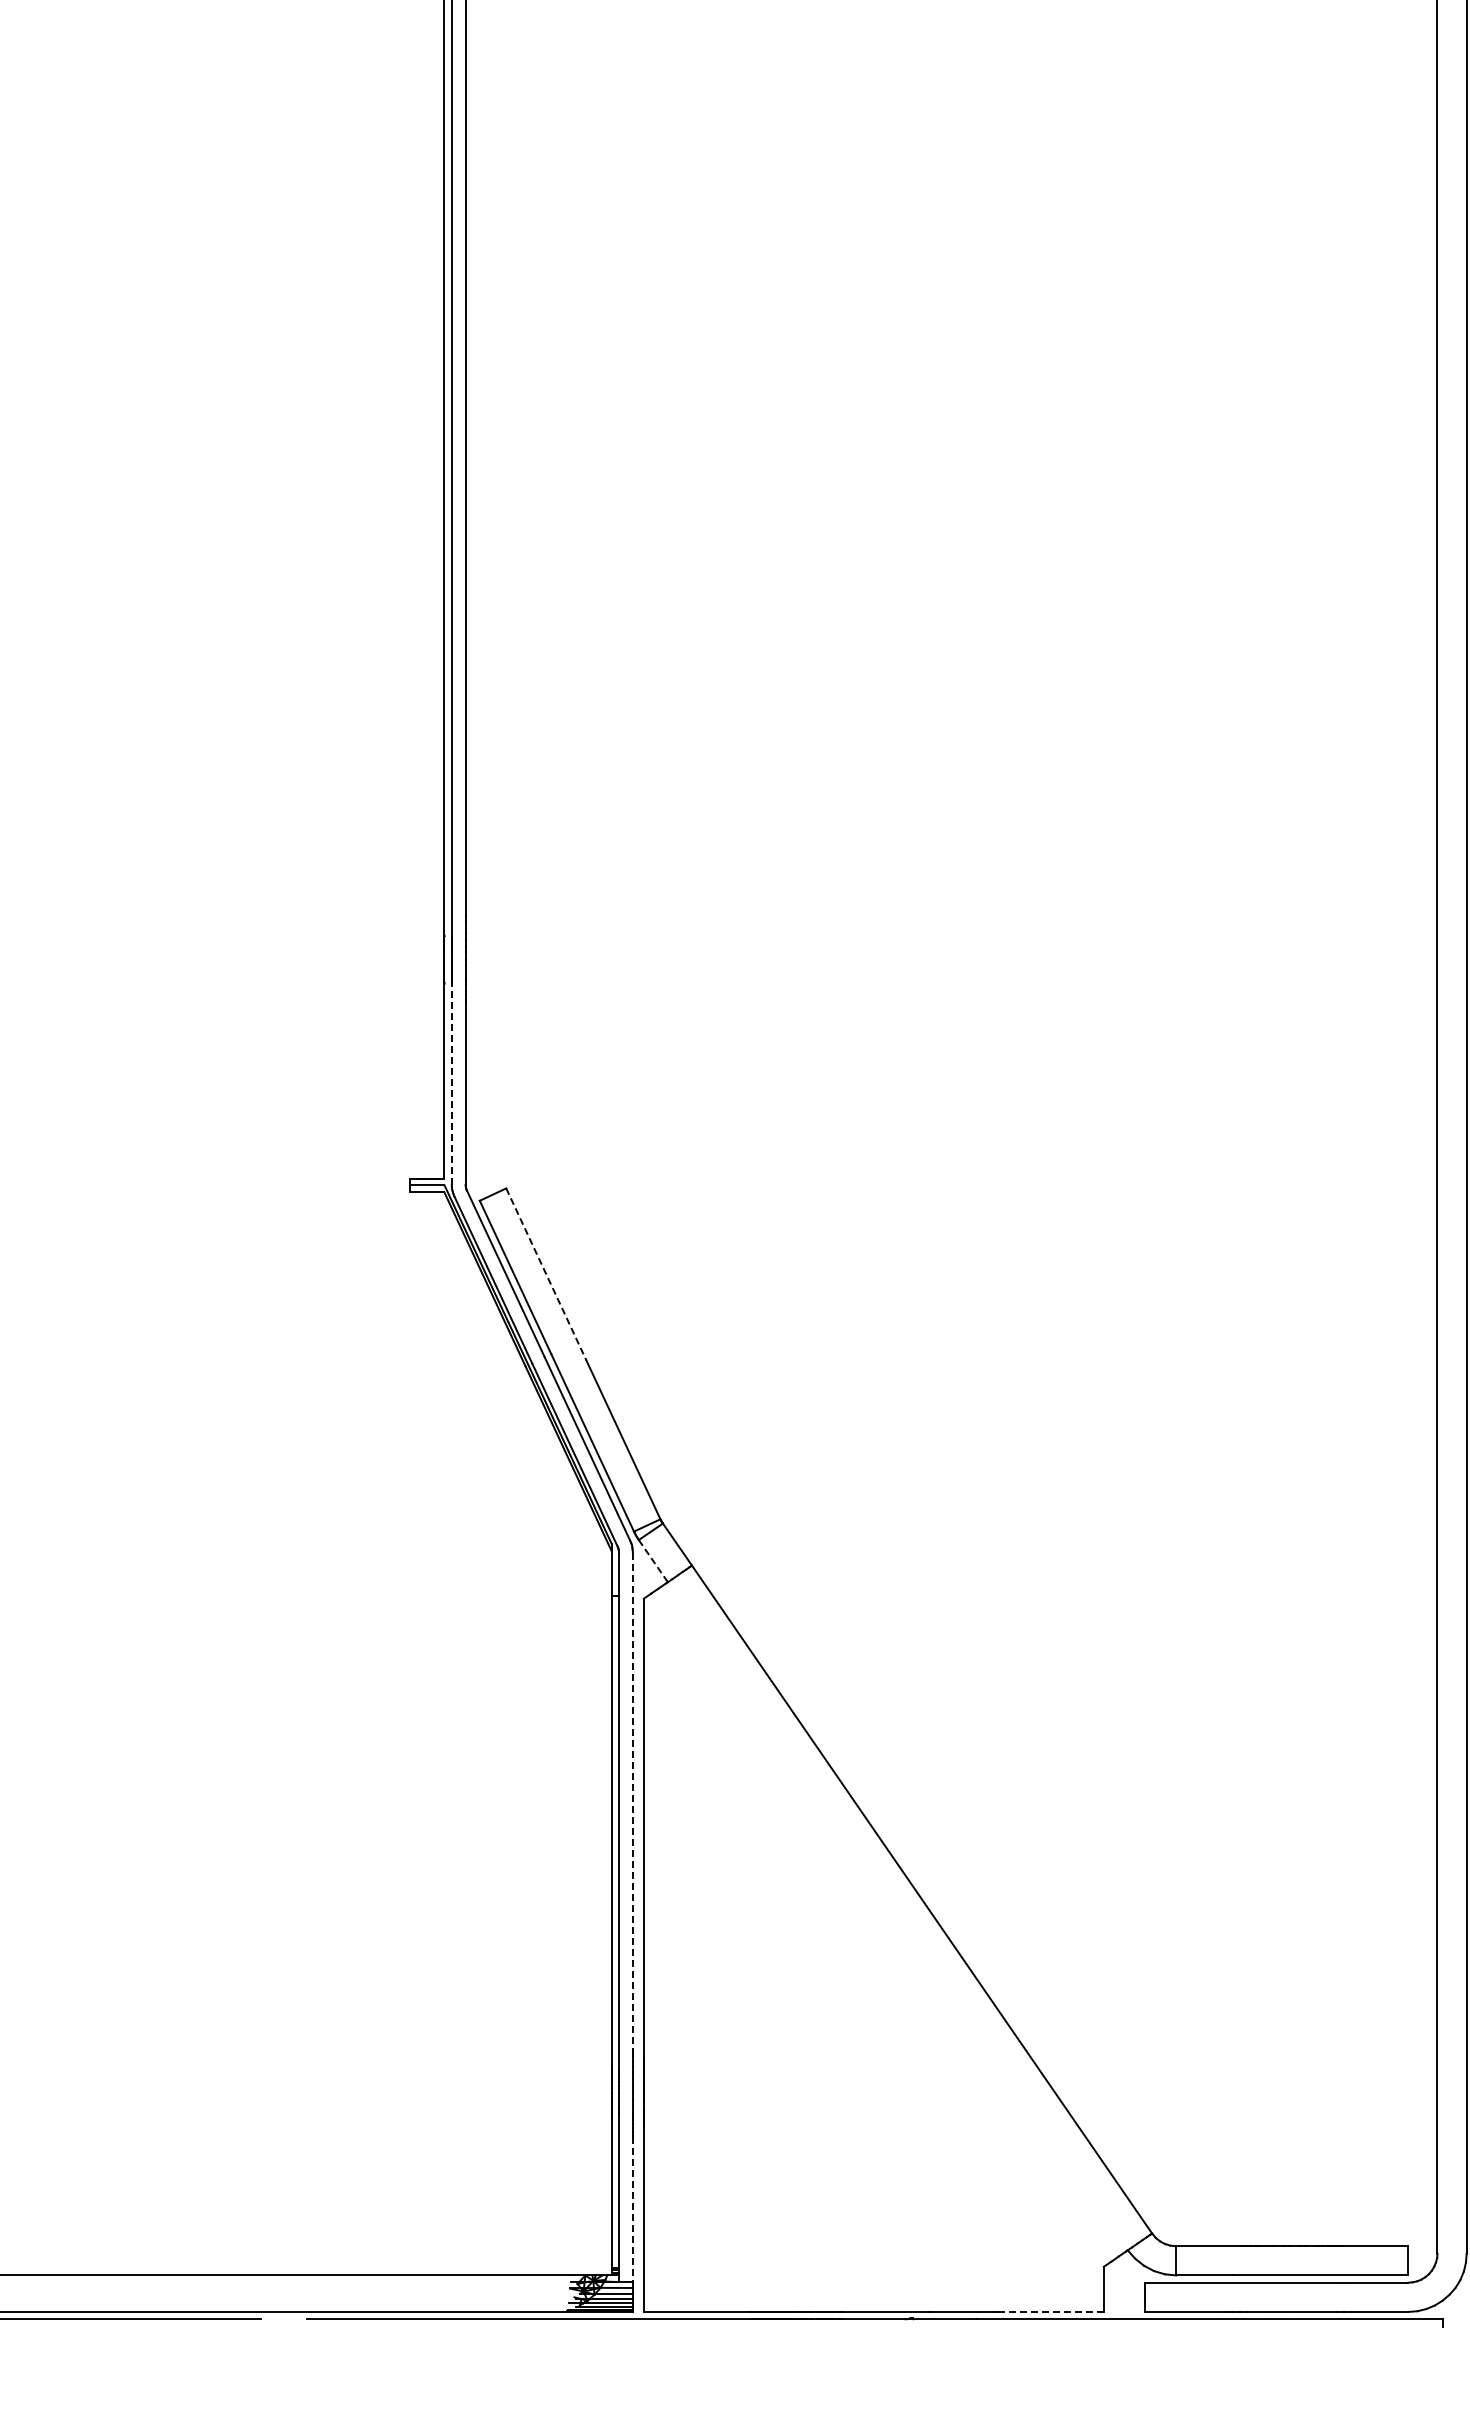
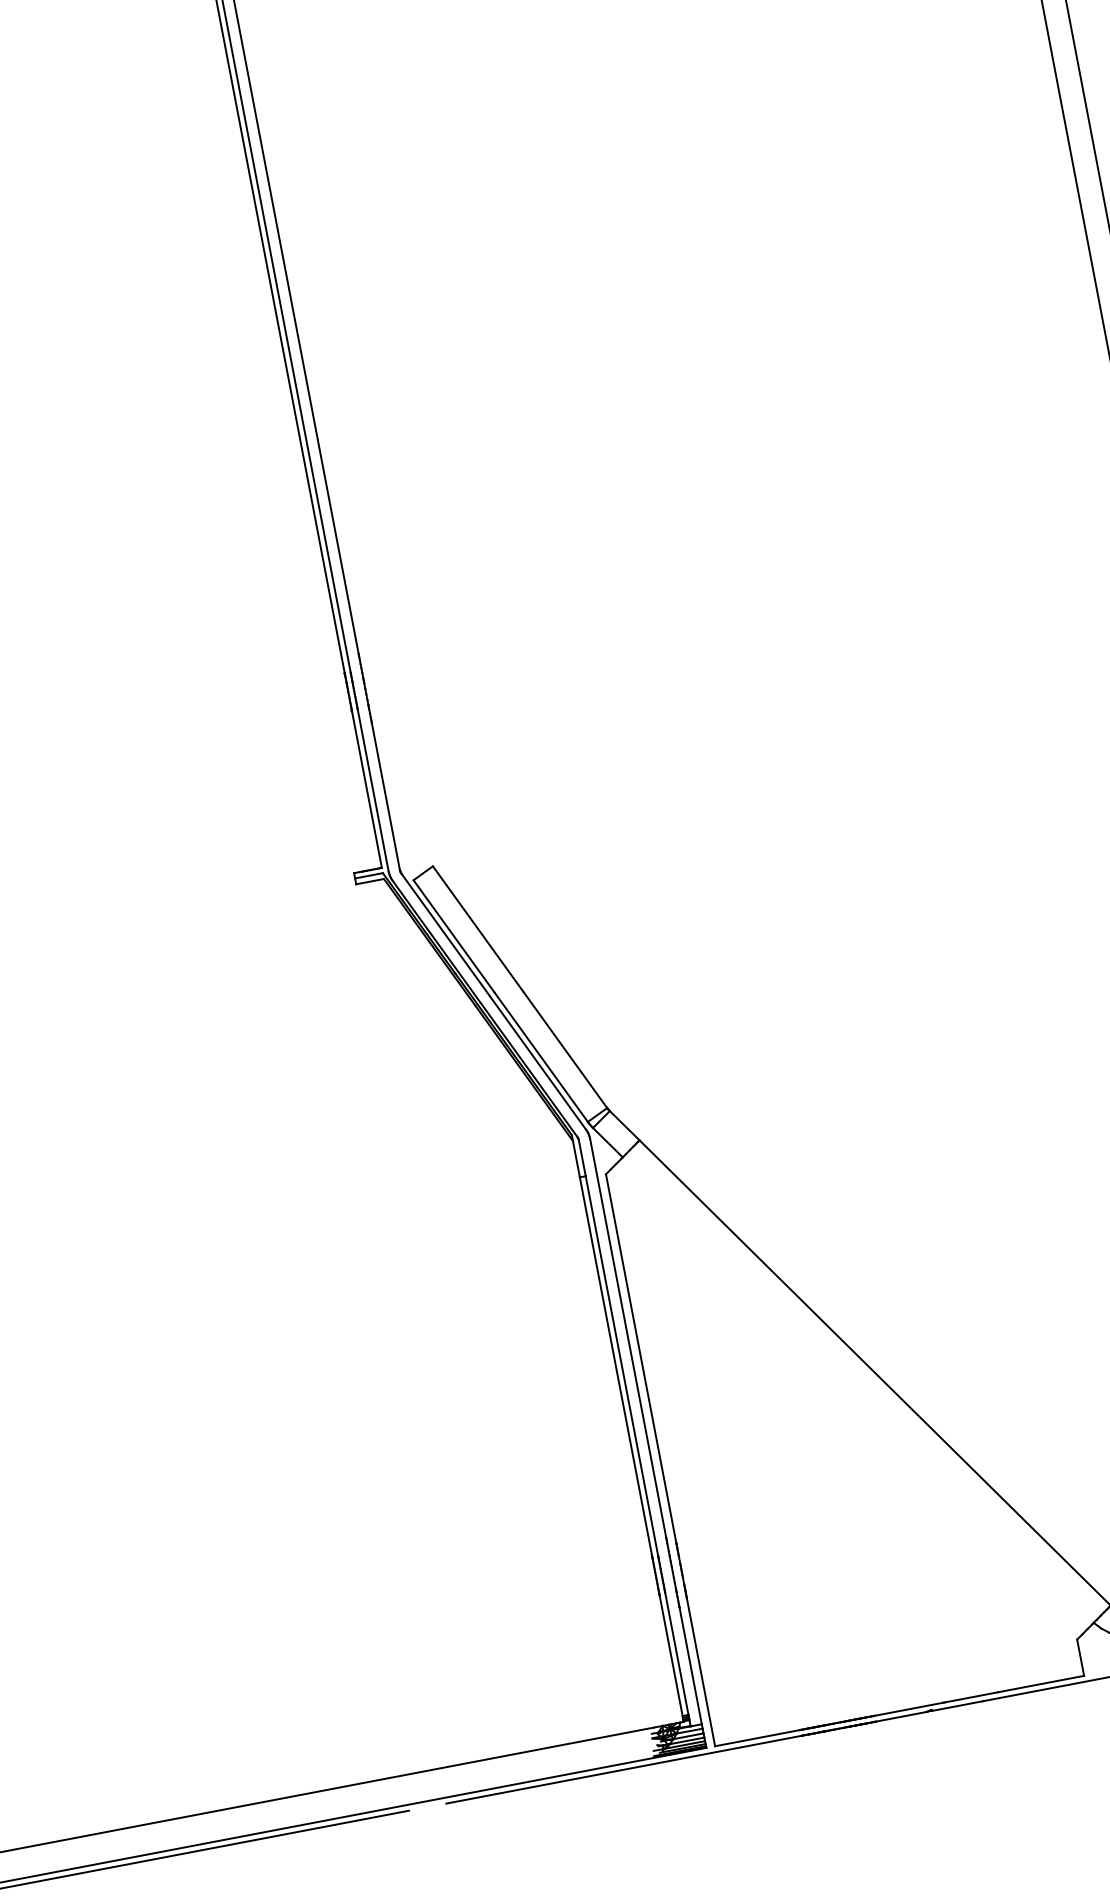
line: (451, 1083) -> (372, 790), dashed -> solid
line: (546, 1274) -> (478, 929), dashed -> solid
line: (653, 1561) -> (608, 1142), dashed -> solid
line: (632, 1801) -> (627, 1338), dashed -> solid
line: (632, 2209) -> (690, 1665), dashed -> solid
line: (1051, 2311) -> (1041, 1683), dashed -> solid

